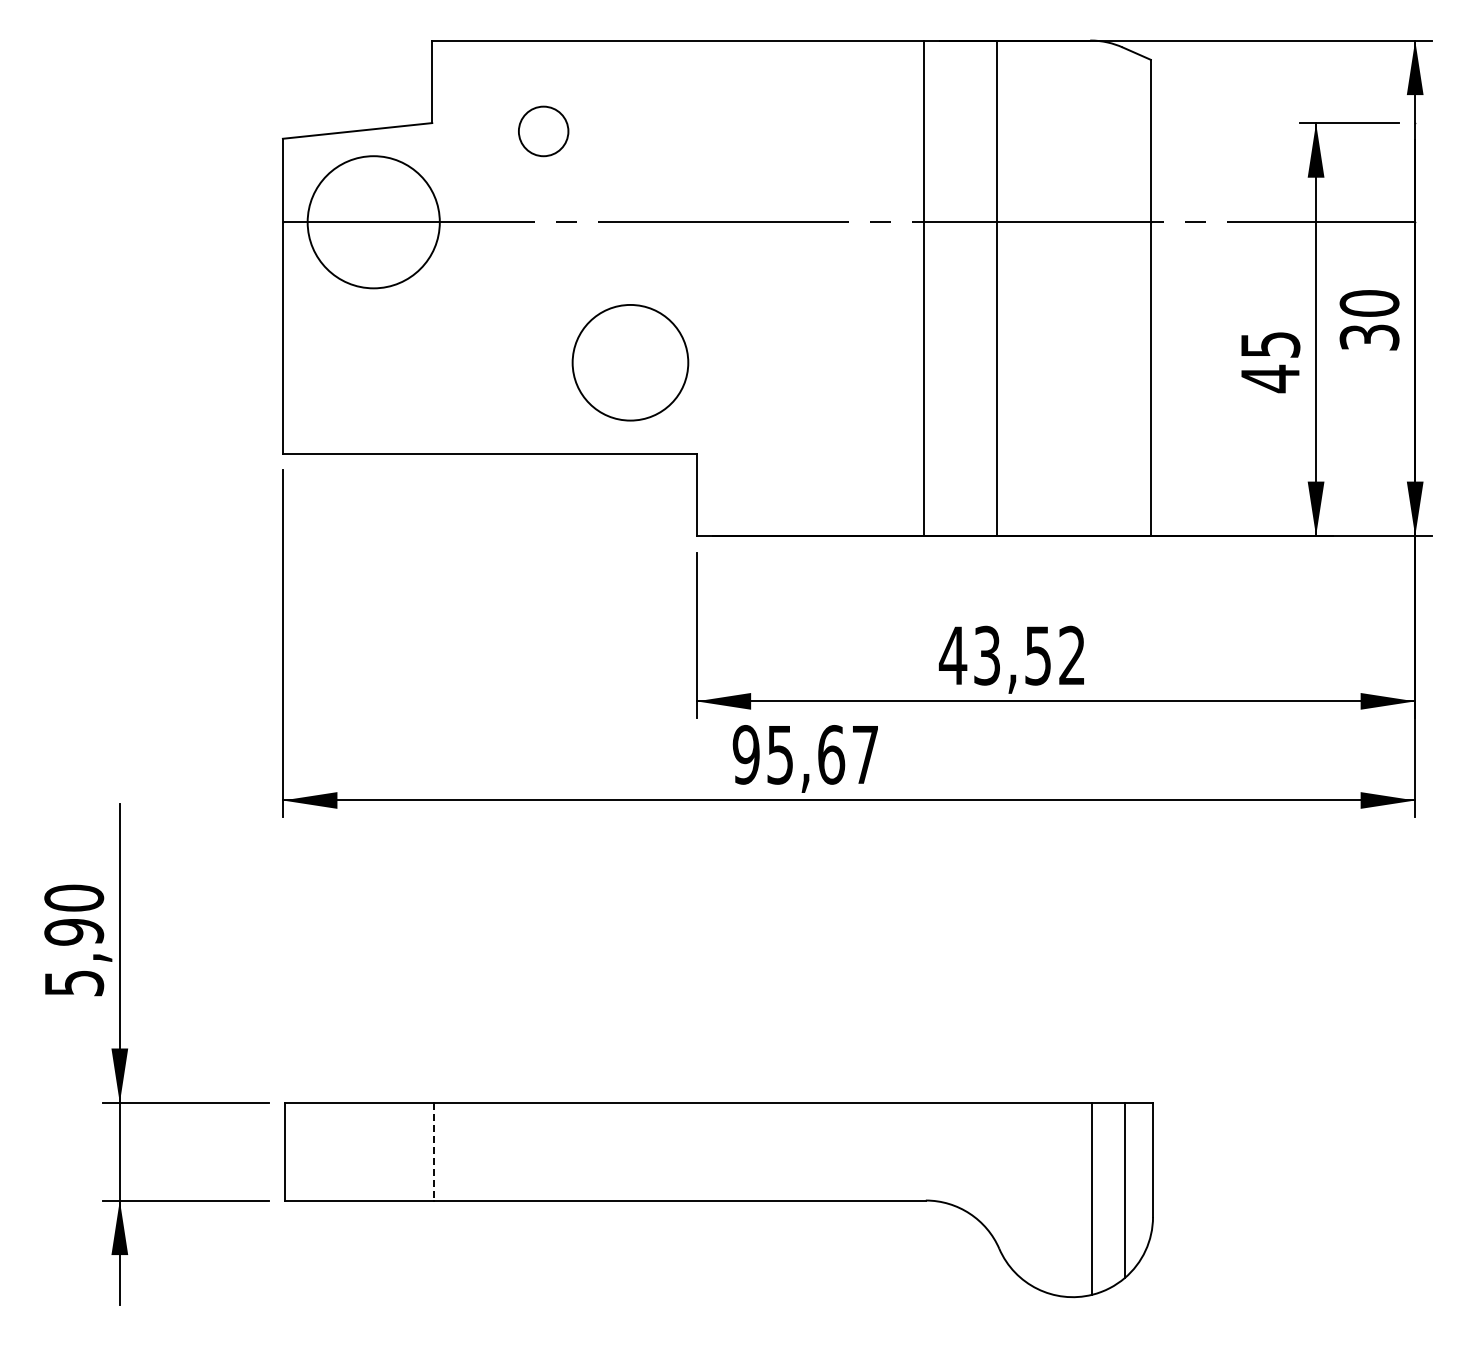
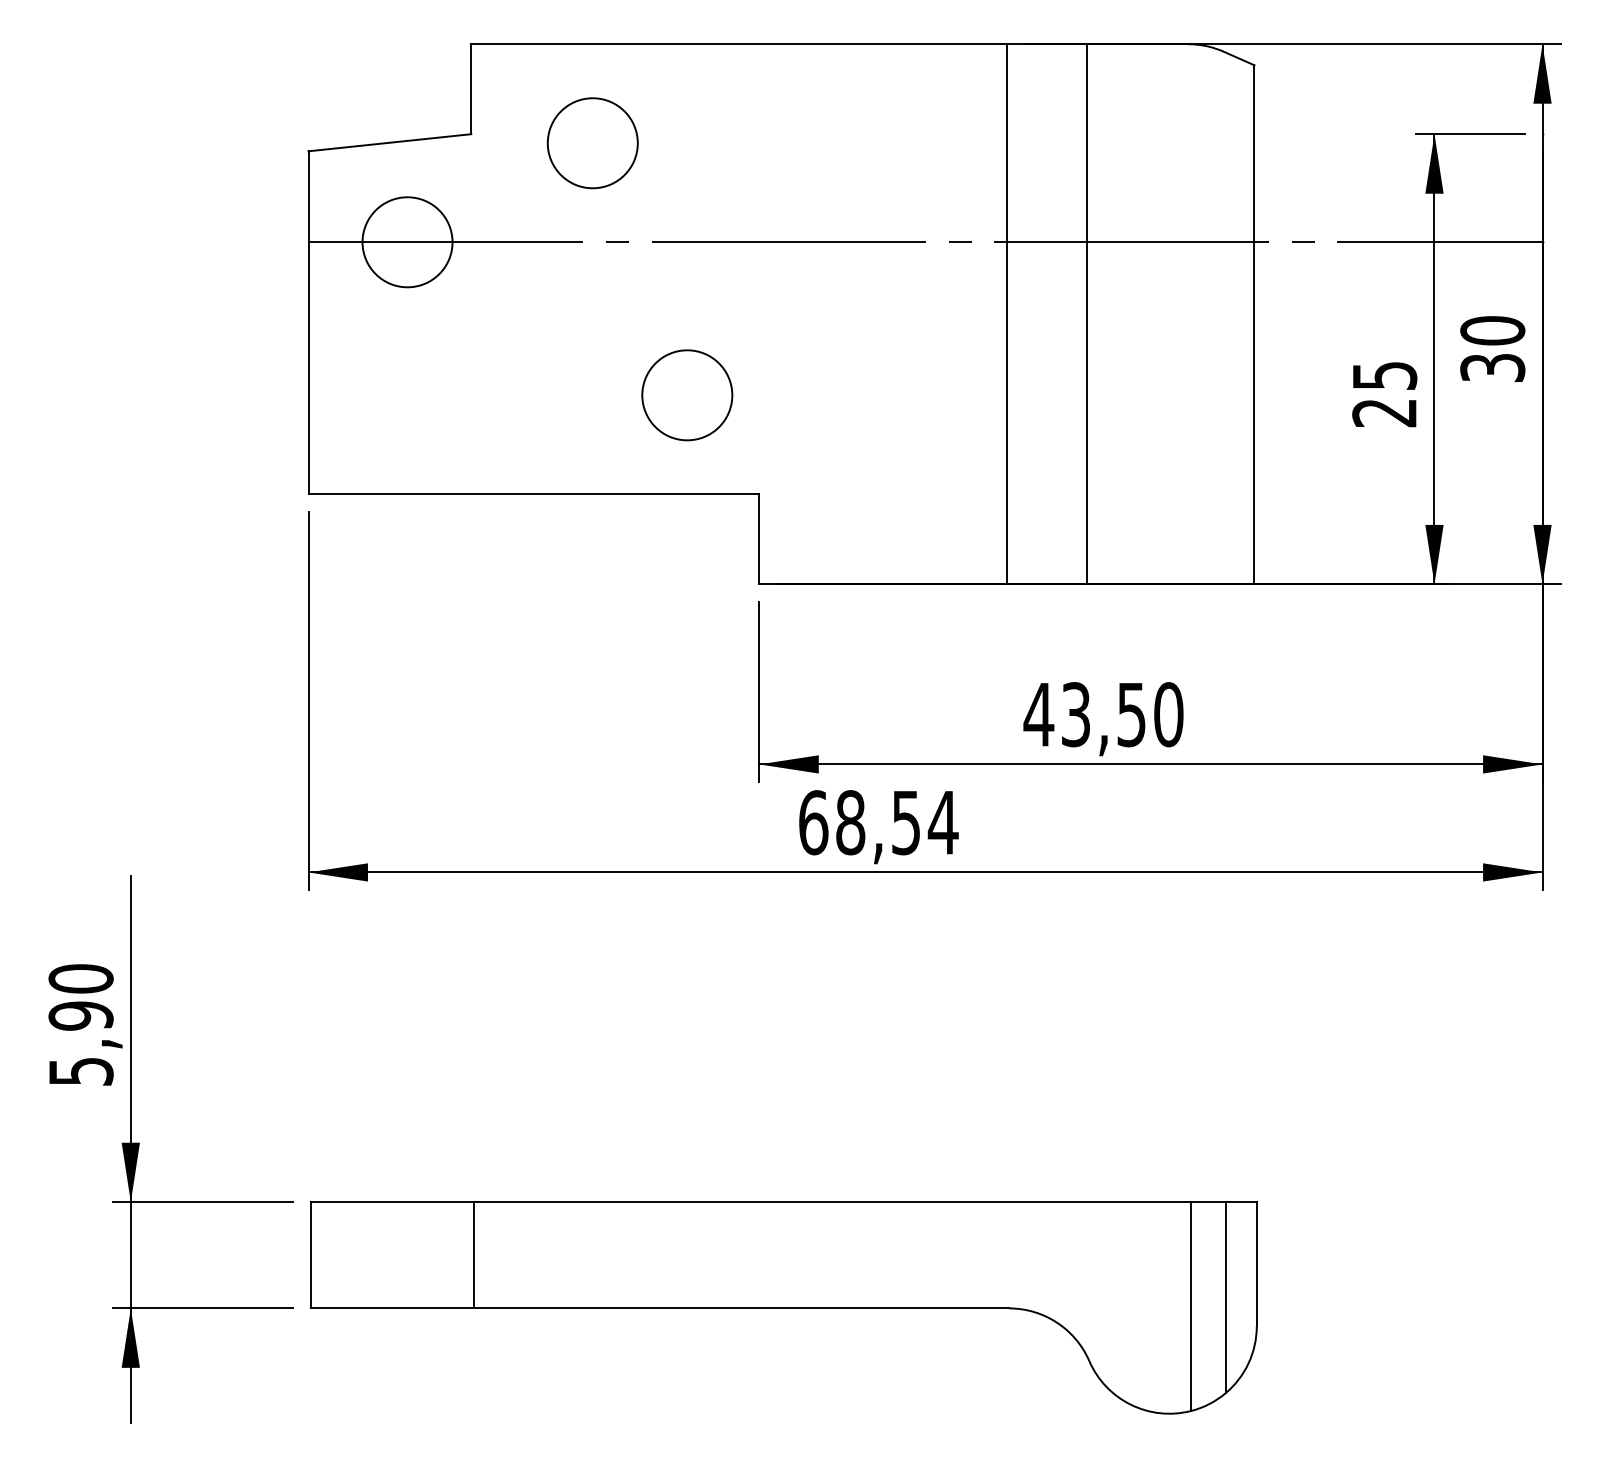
circle: (543, 131) -> (592, 143), size x1.67
circle: (373, 221) -> (407, 241), size x0.62
circle: (630, 362) -> (687, 395), size x0.71
text: (1269, 378) -> (1383, 412), 45 -> 25
text: (1072, 655) -> (1169, 714), 43,52 -> 43,50
text: (805, 754) -> (878, 822), 95,67 -> 68,54
line: (434, 1151) -> (473, 1254), dashed -> solid

